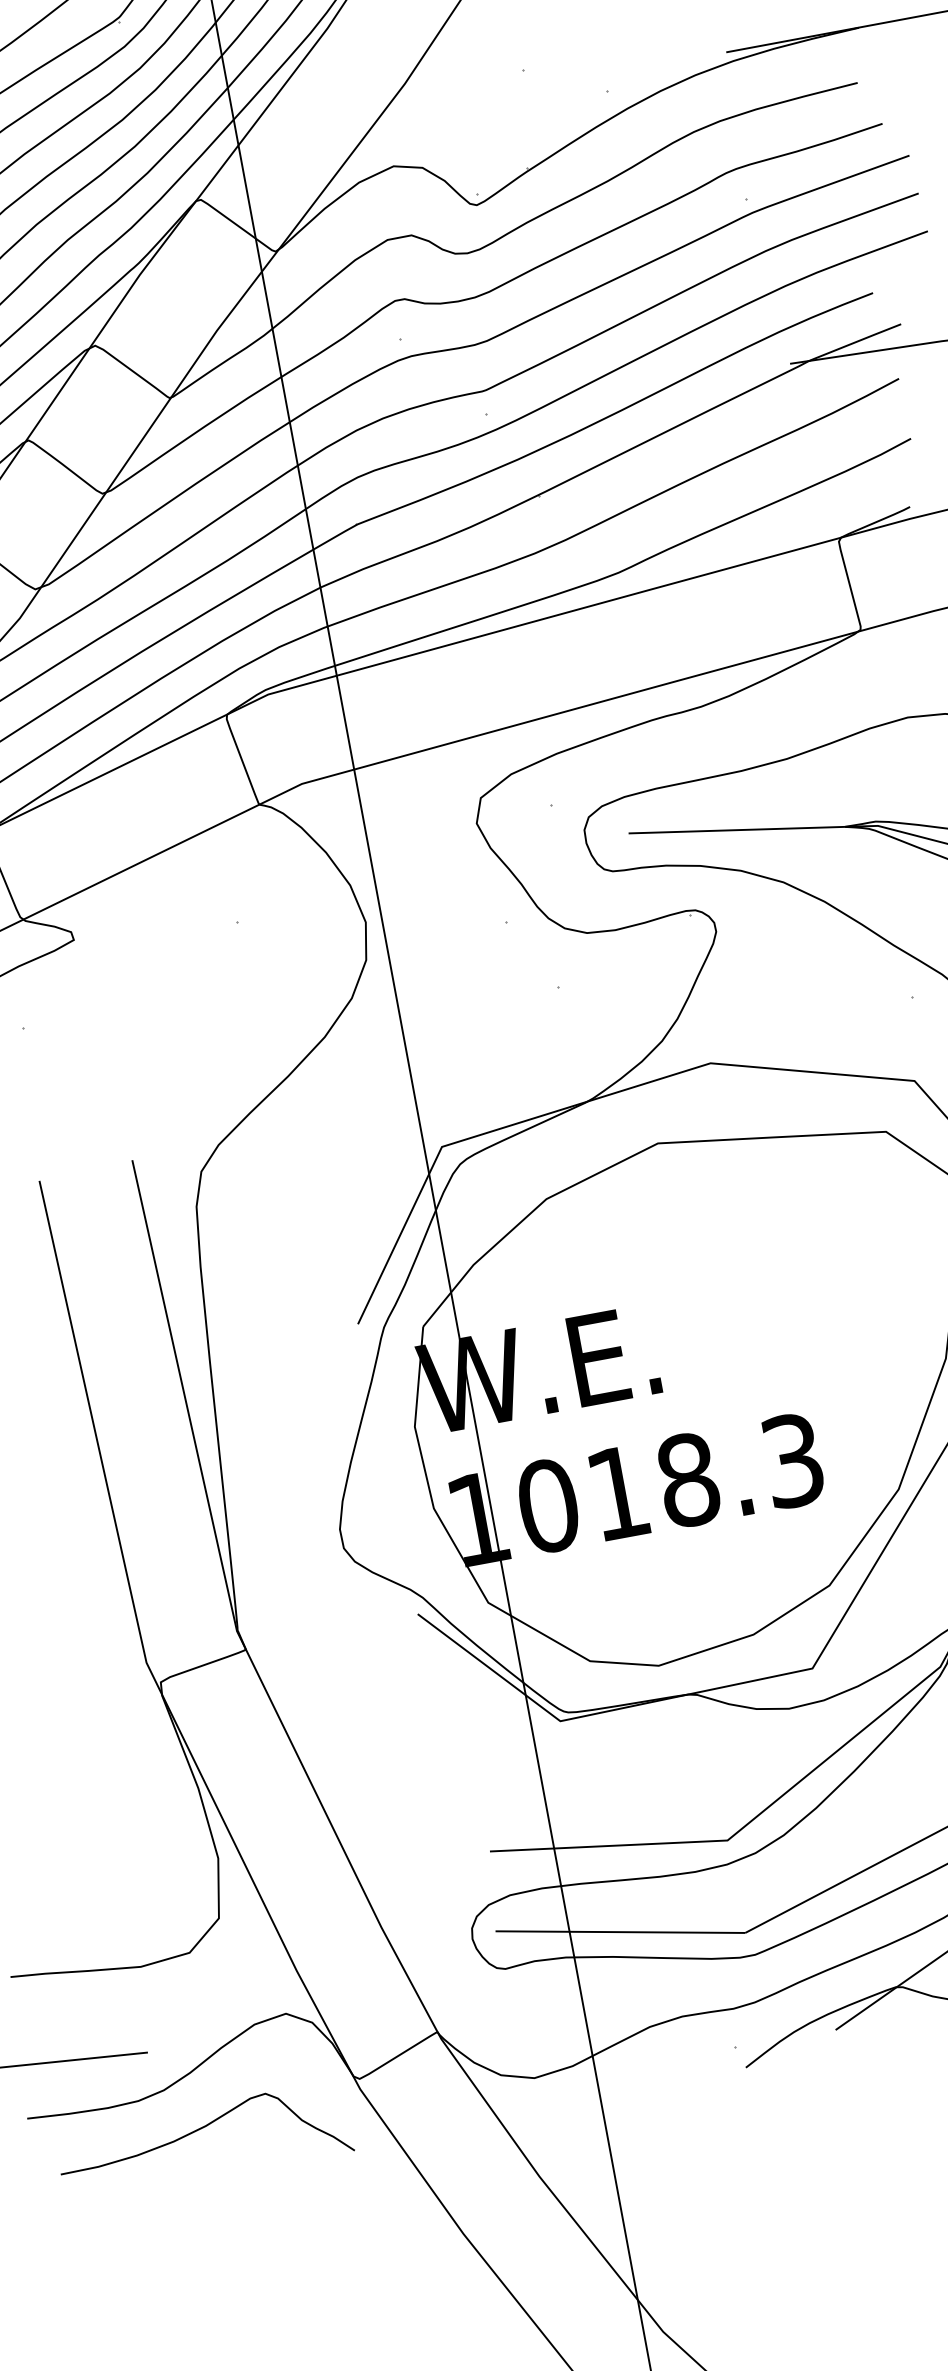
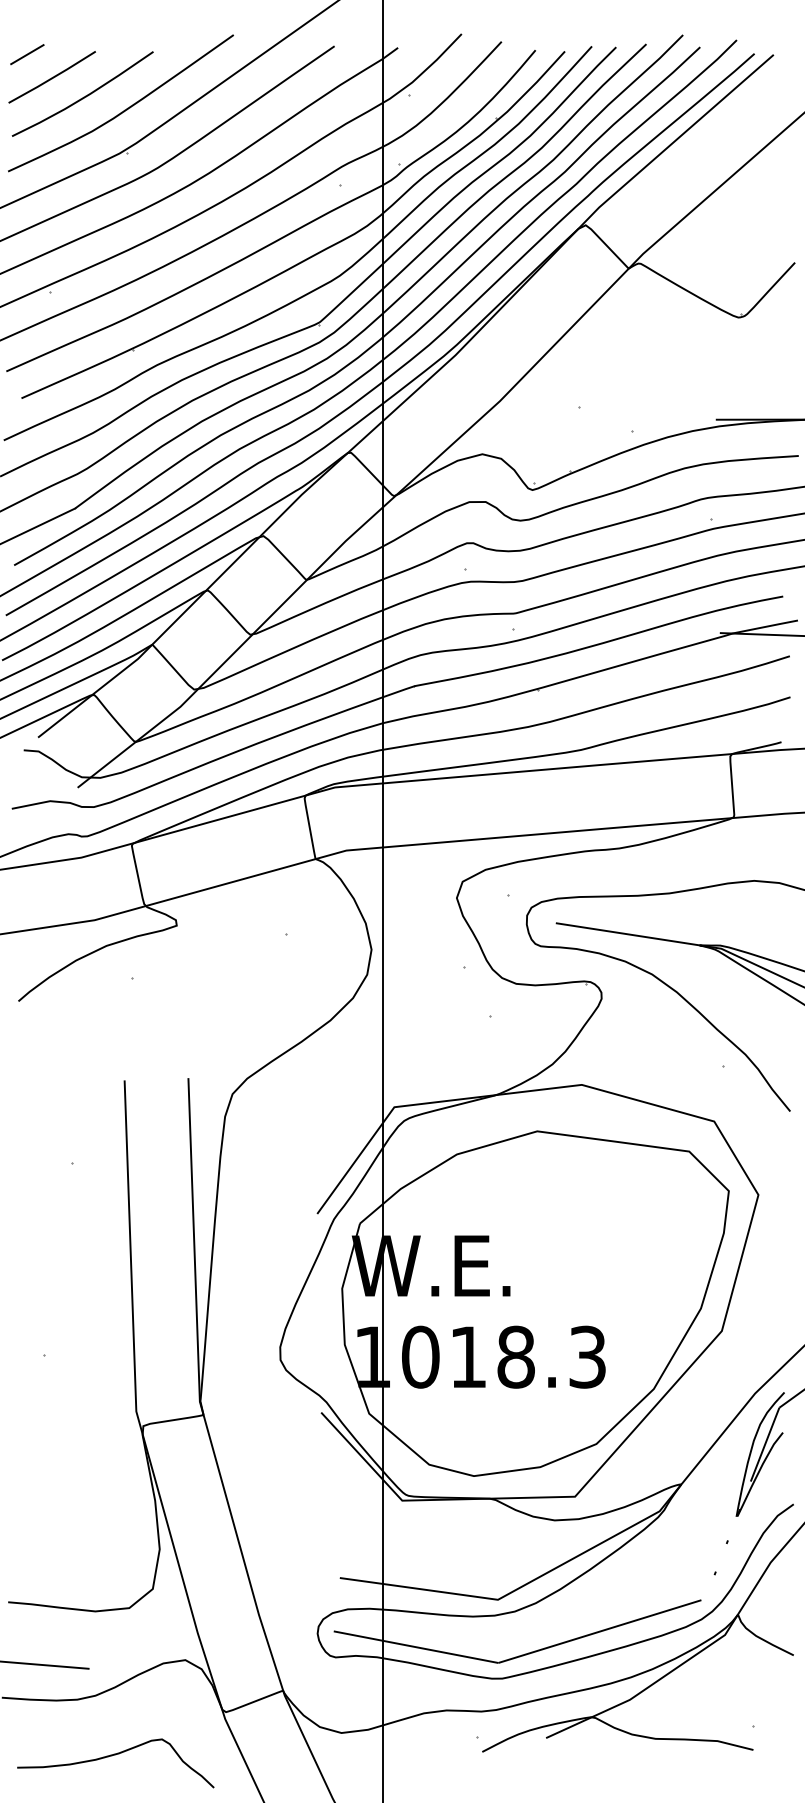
curve: (197, 2132) -> (112, 1756), moved

